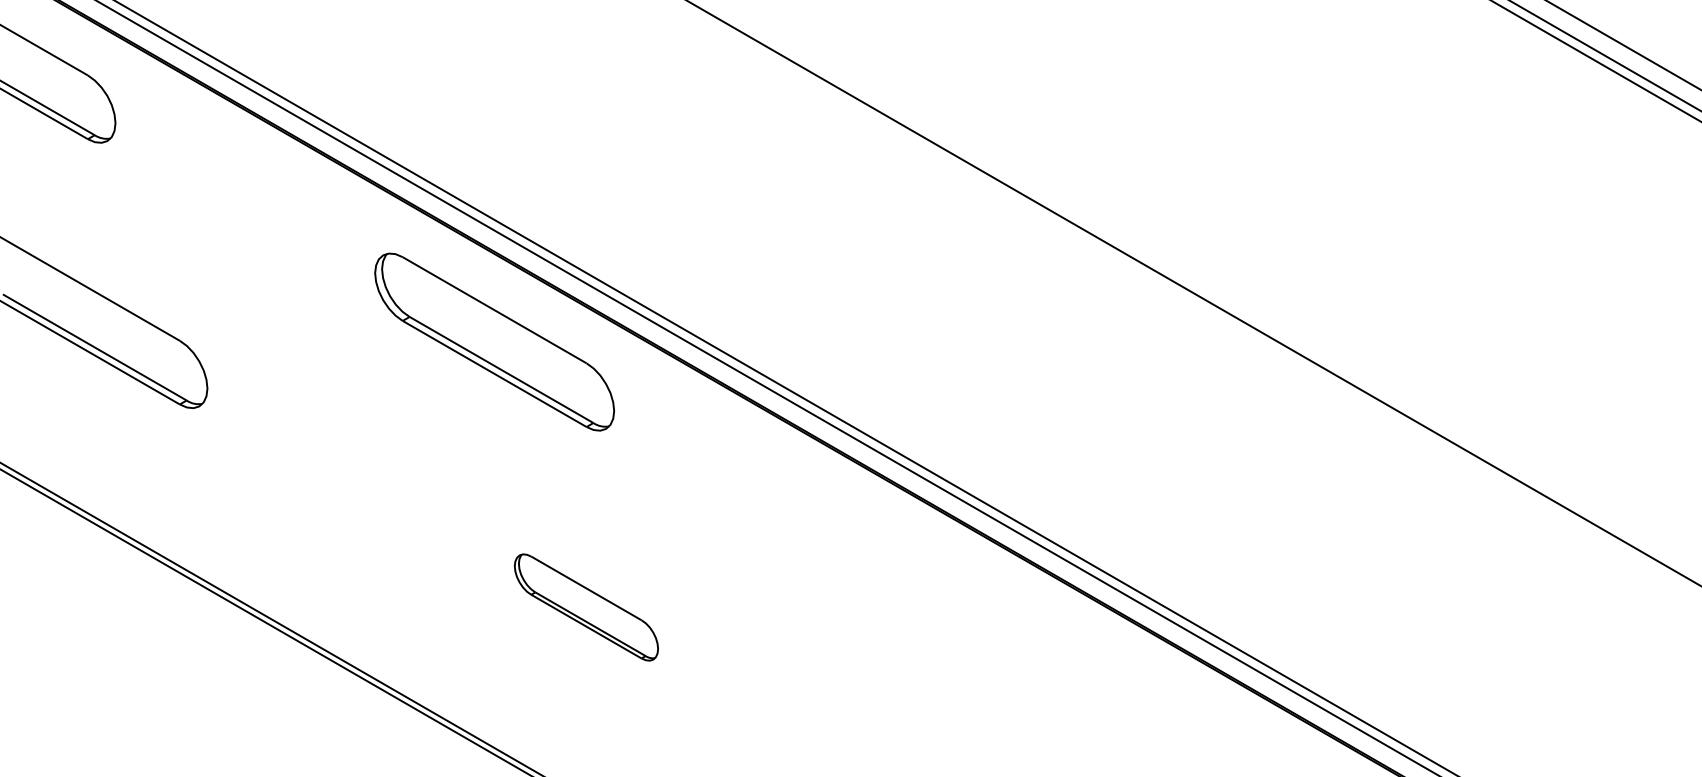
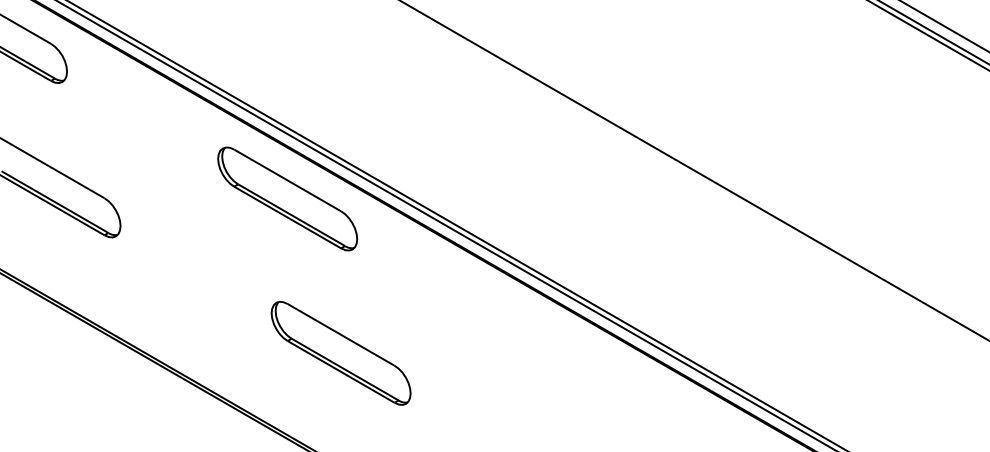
part: (585, 607) -> (340, 353), size x1.67

